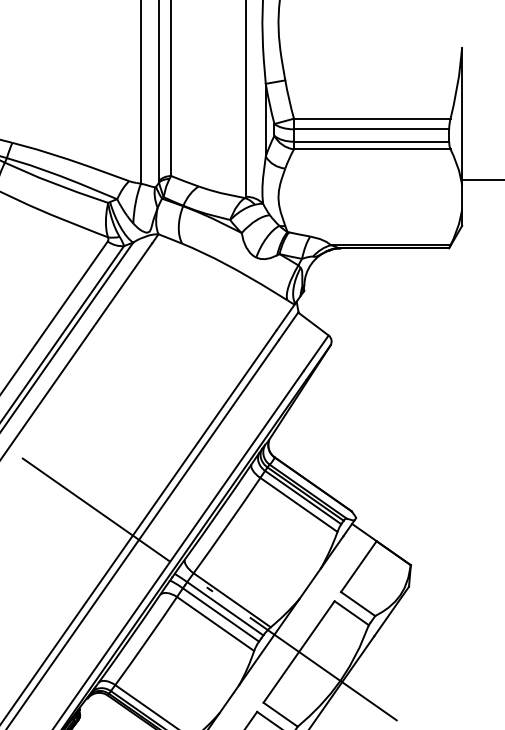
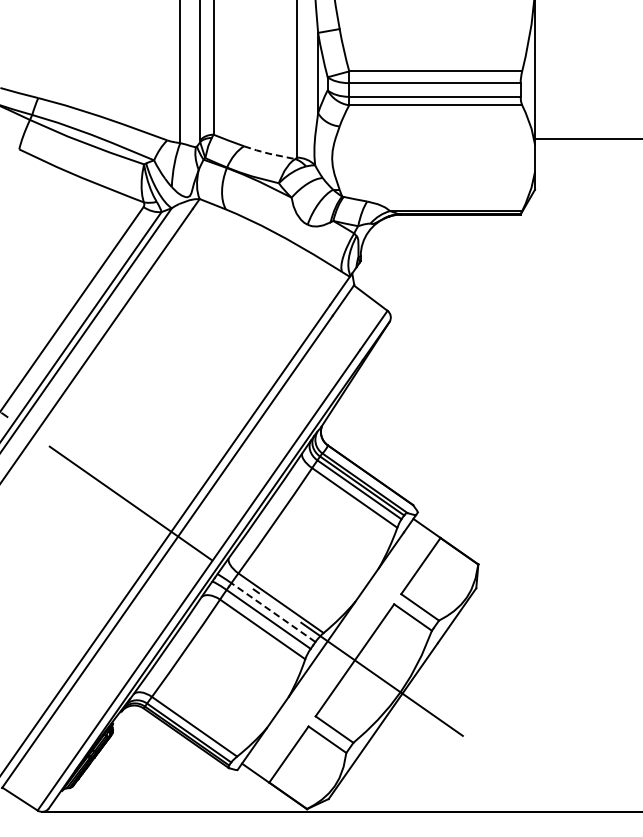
line: (221, 193) -> (269, 153), solid -> dashed
line: (225, 608) -> (273, 612), solid -> dashed

